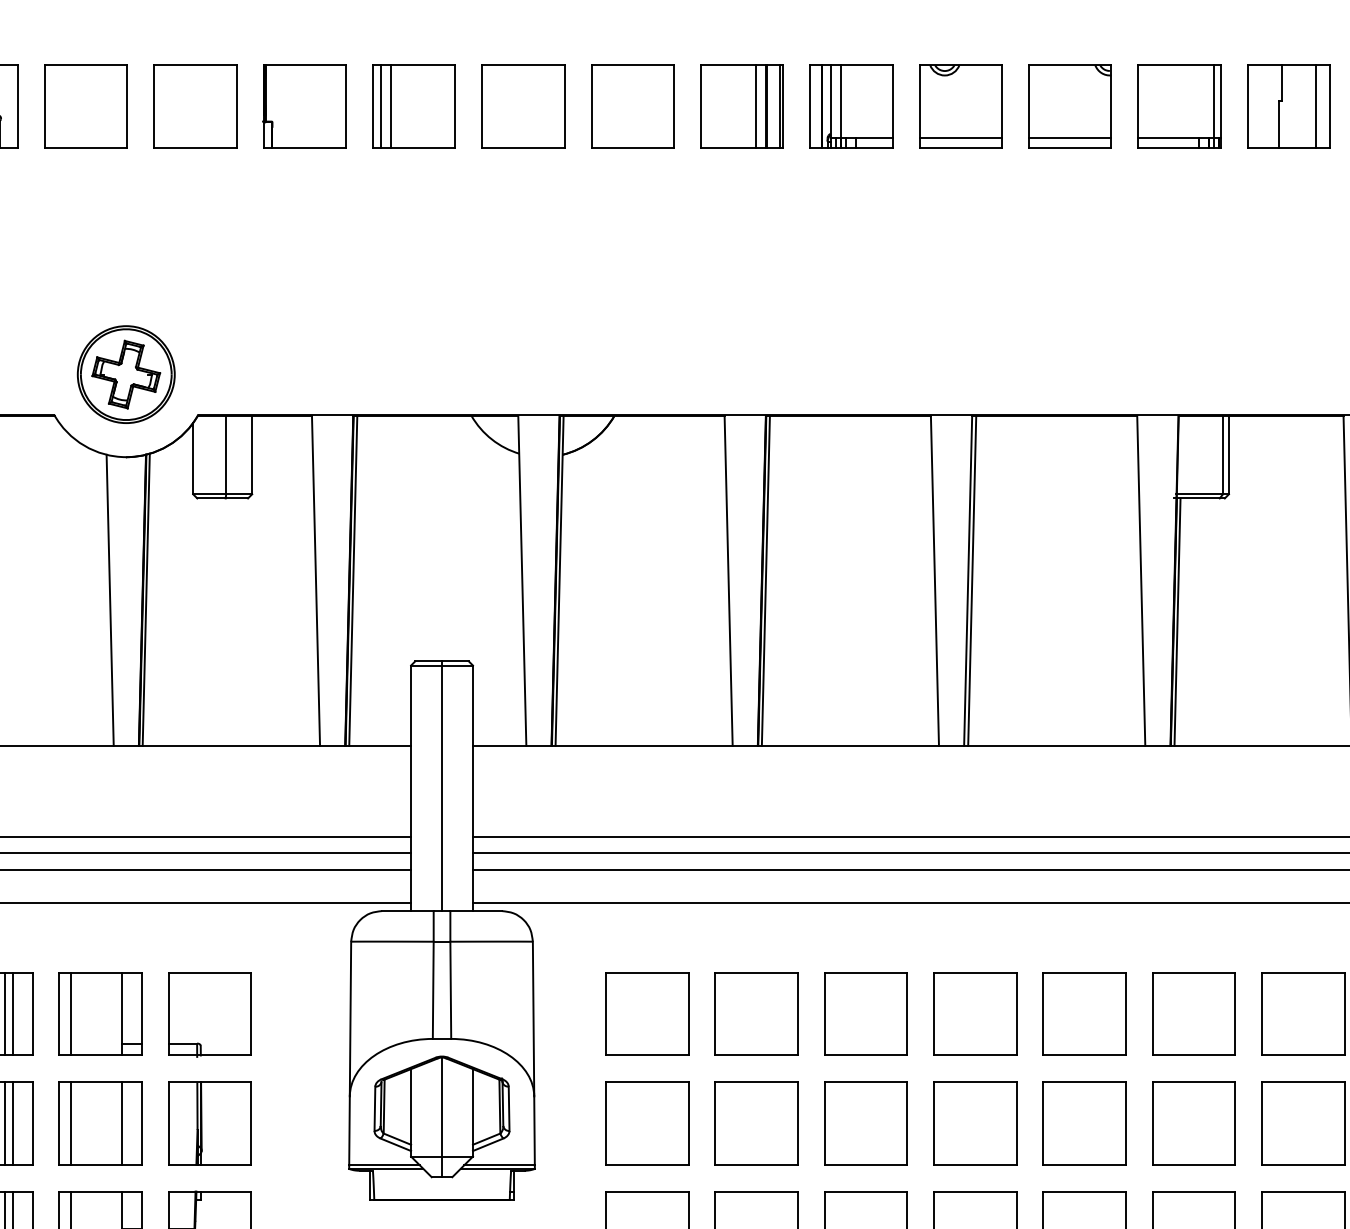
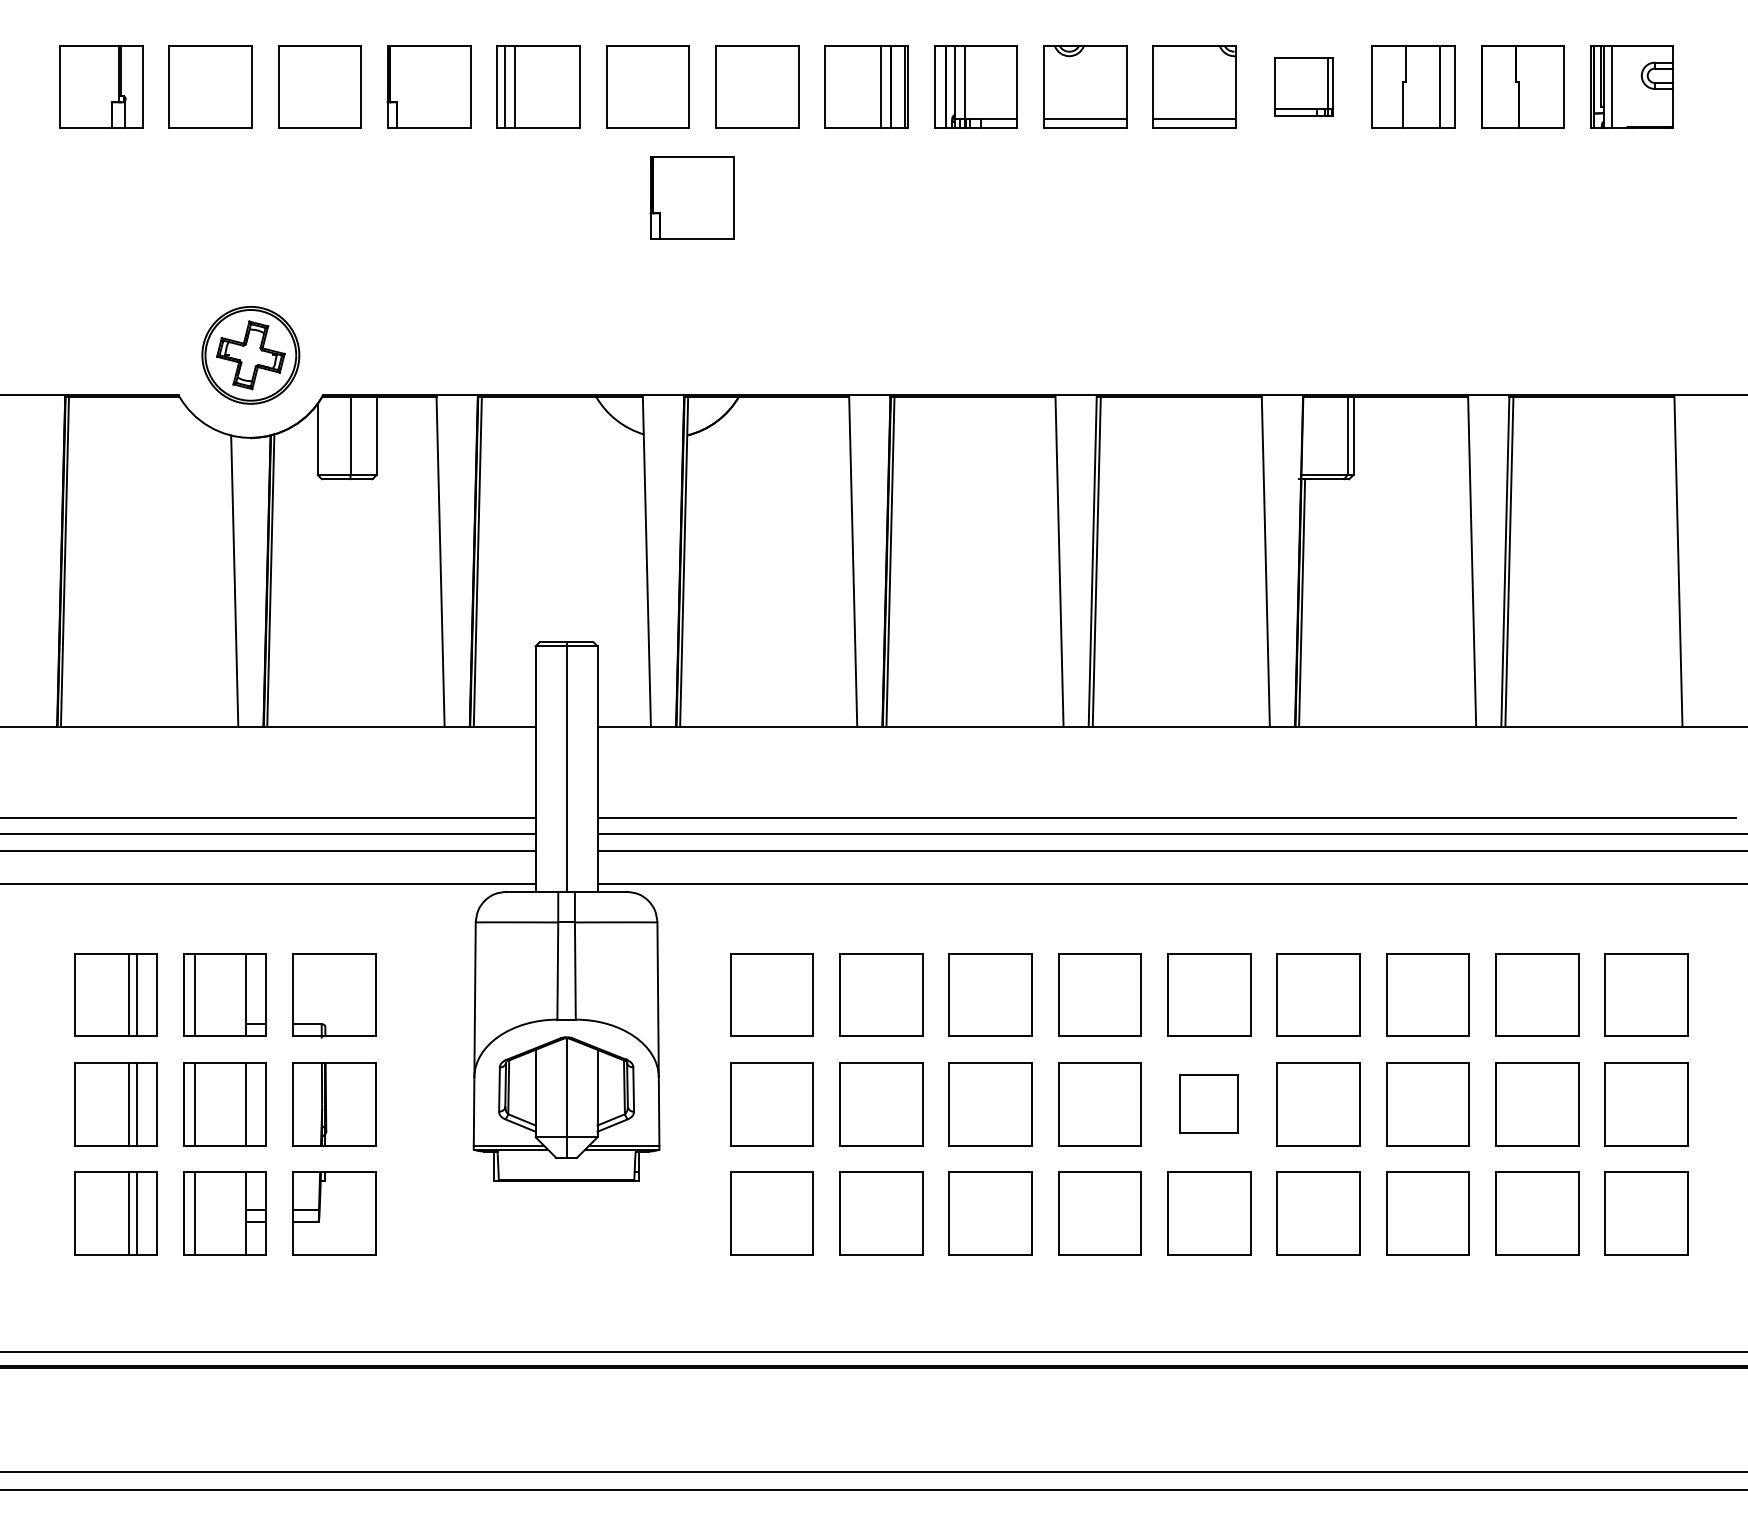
part: (1178, 105) -> (1303, 86), size x0.7
part: (566, 216) -> (691, 197), added
part: (1084, 1123) -> (1209, 1104), size x0.7

